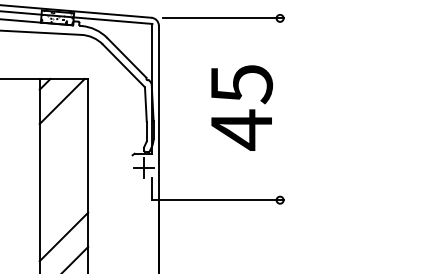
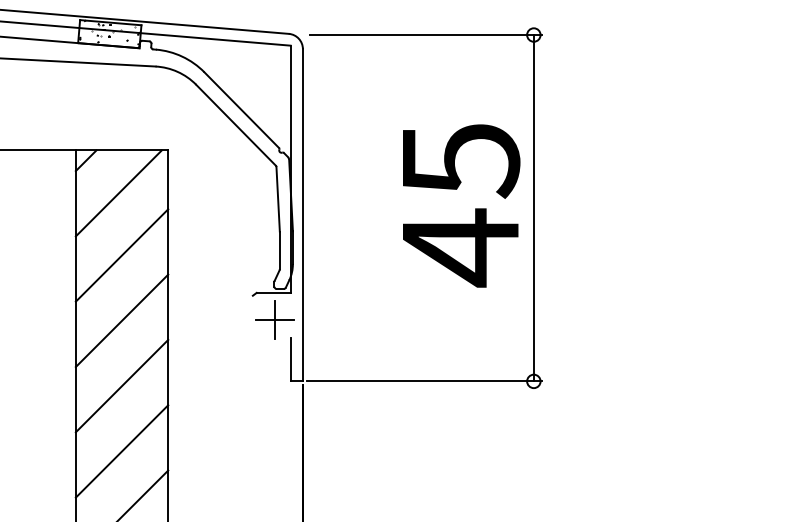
line: (280, 109) -> (534, 208), added
line: (63, 133) -> (121, 254), added
line: (63, 168) -> (121, 321), added
line: (63, 202) -> (121, 385), added

